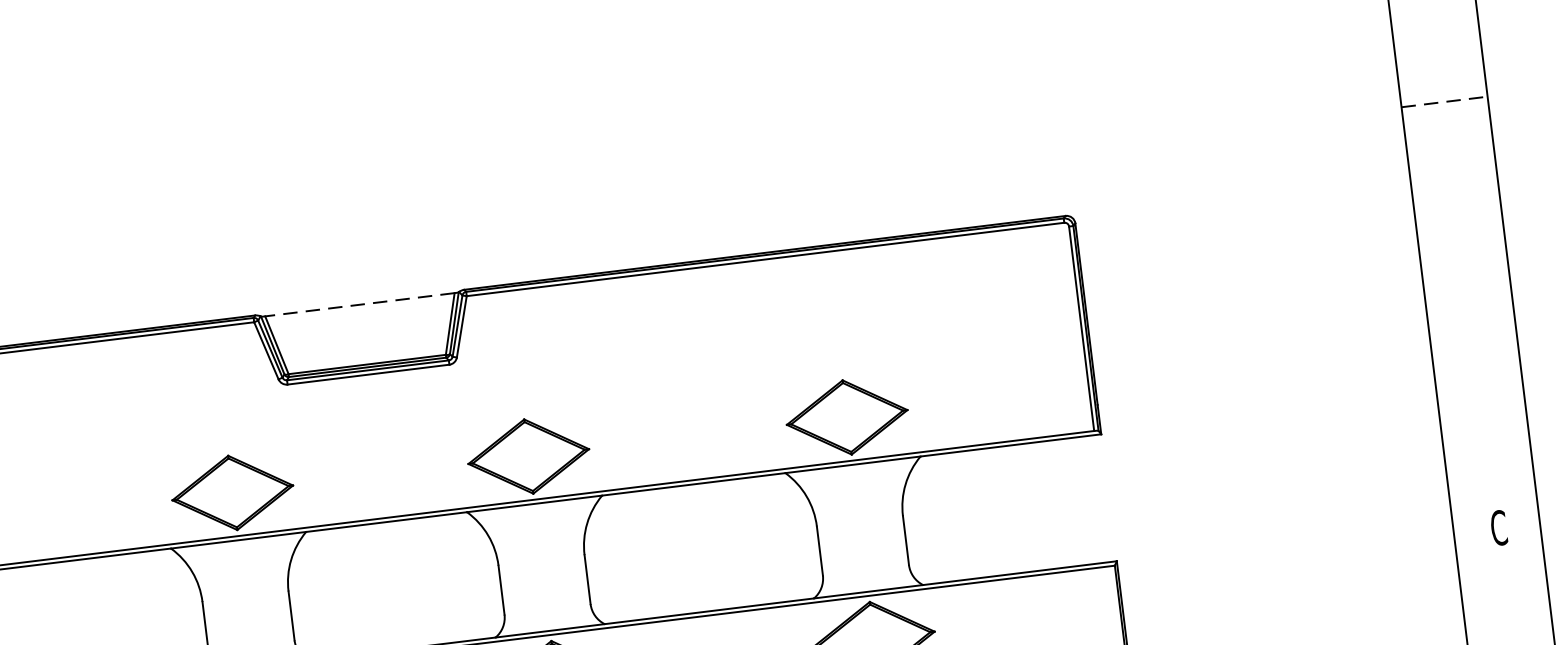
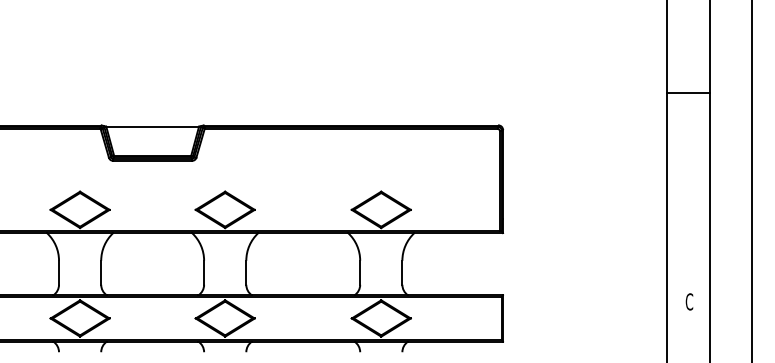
line: (1444, 101) -> (688, 92), dashed -> solid
line: (359, 304) -> (152, 126), dashed -> solid

